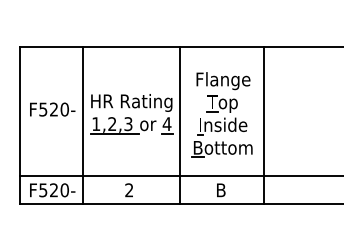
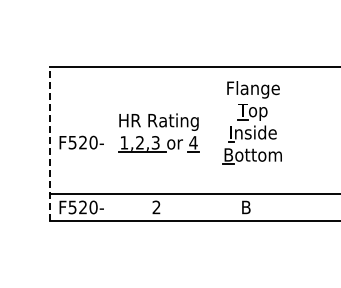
text: (52, 109) -> (81, 142), moved
part: (221, 114) -> (251, 122), moved
line: (83, 124) -> (111, 143), removed
line: (180, 124) -> (206, 143), removed
line: (263, 124) -> (287, 143), removed
line: (20, 125) -> (50, 144), solid -> dashed

